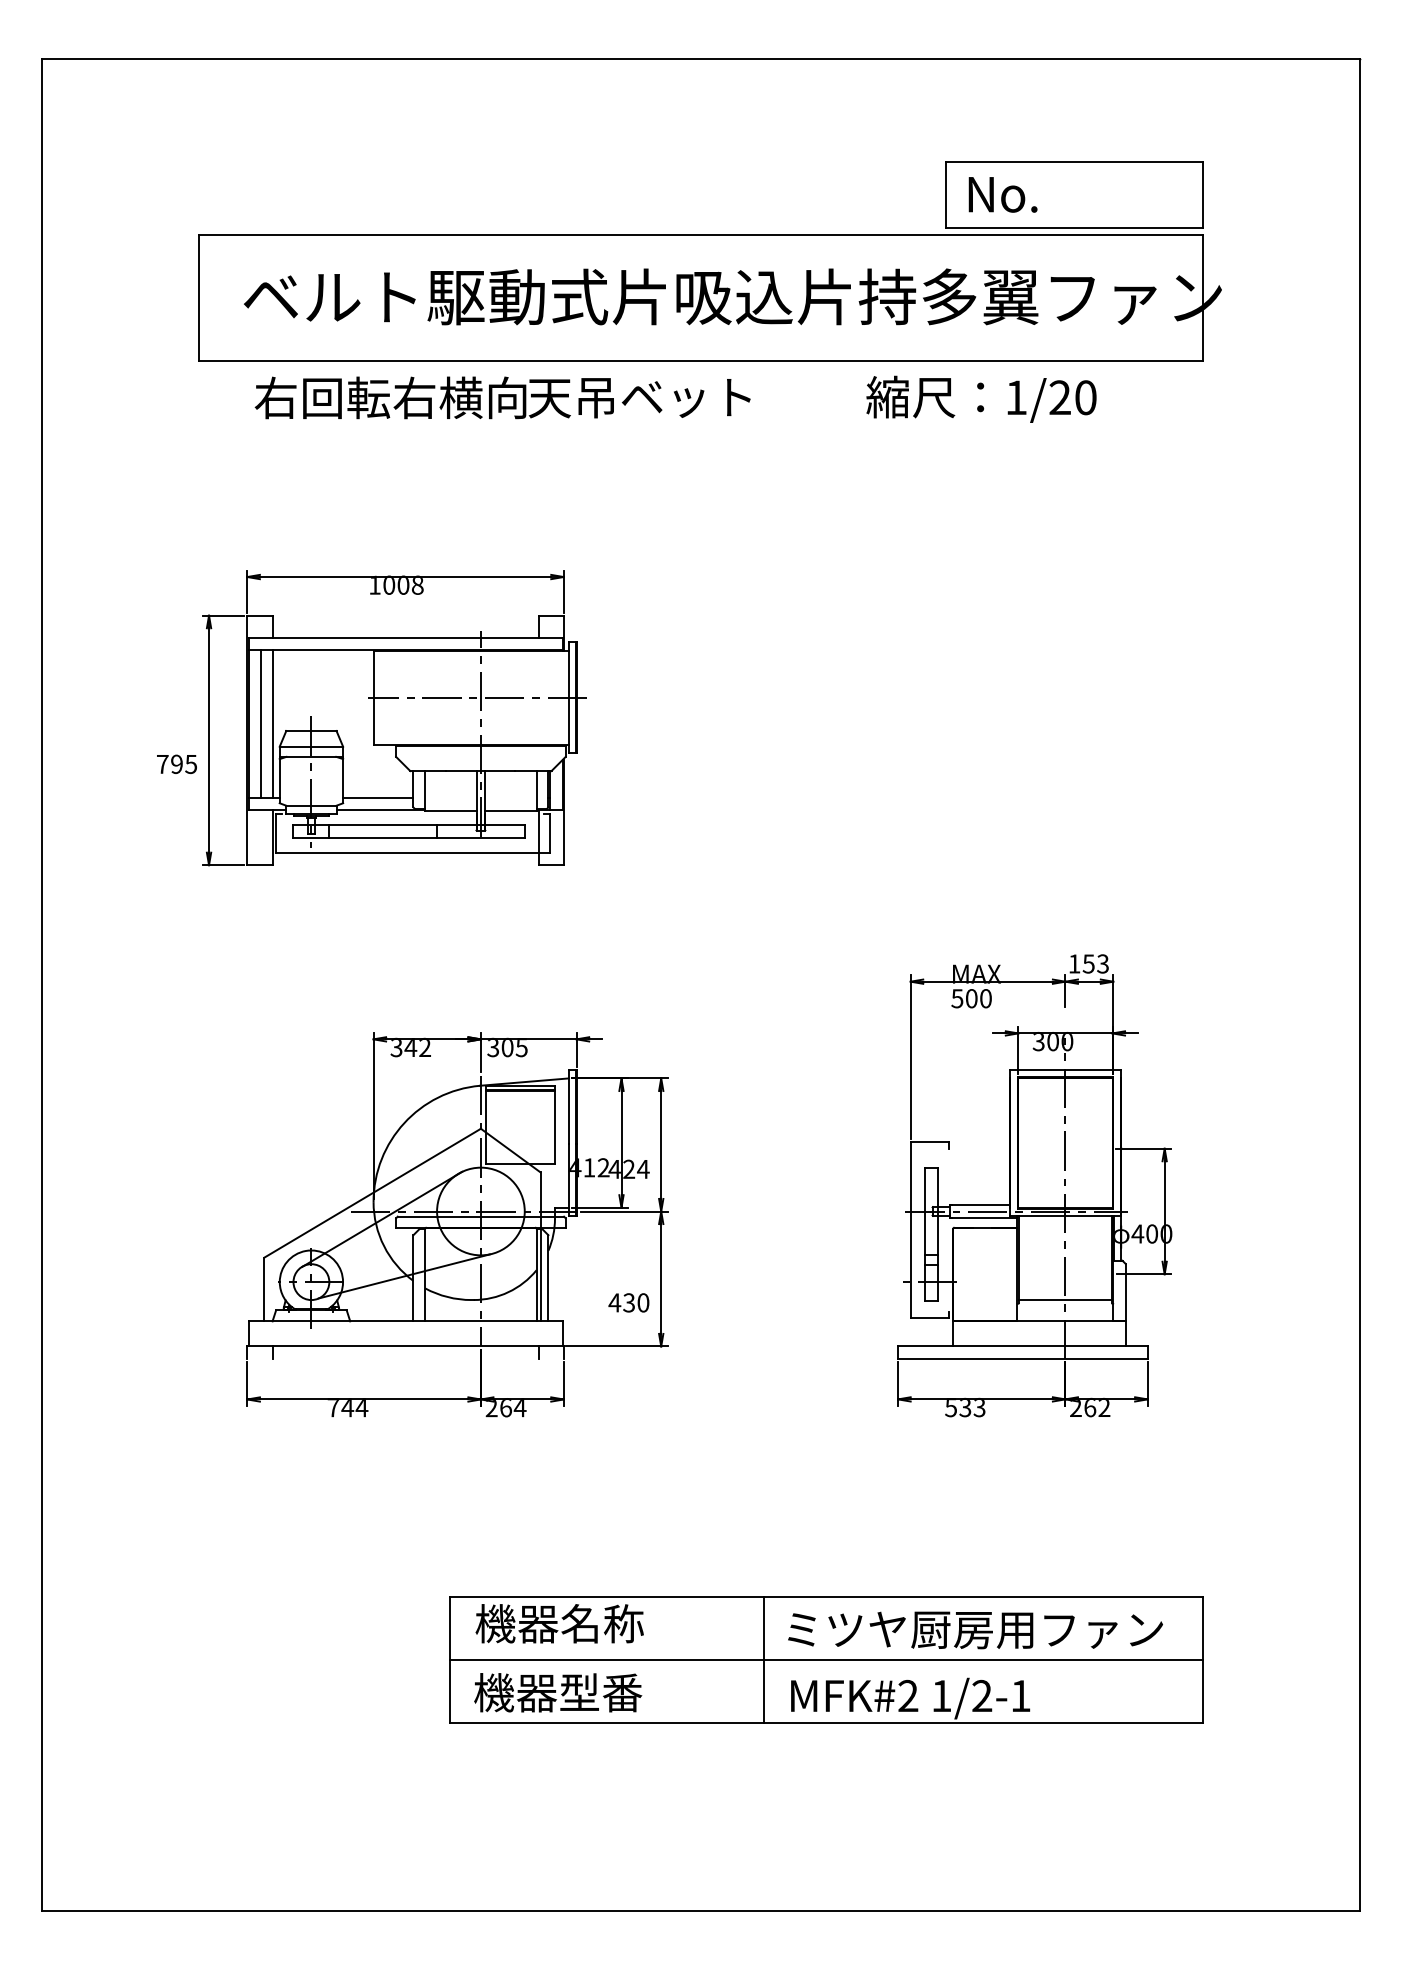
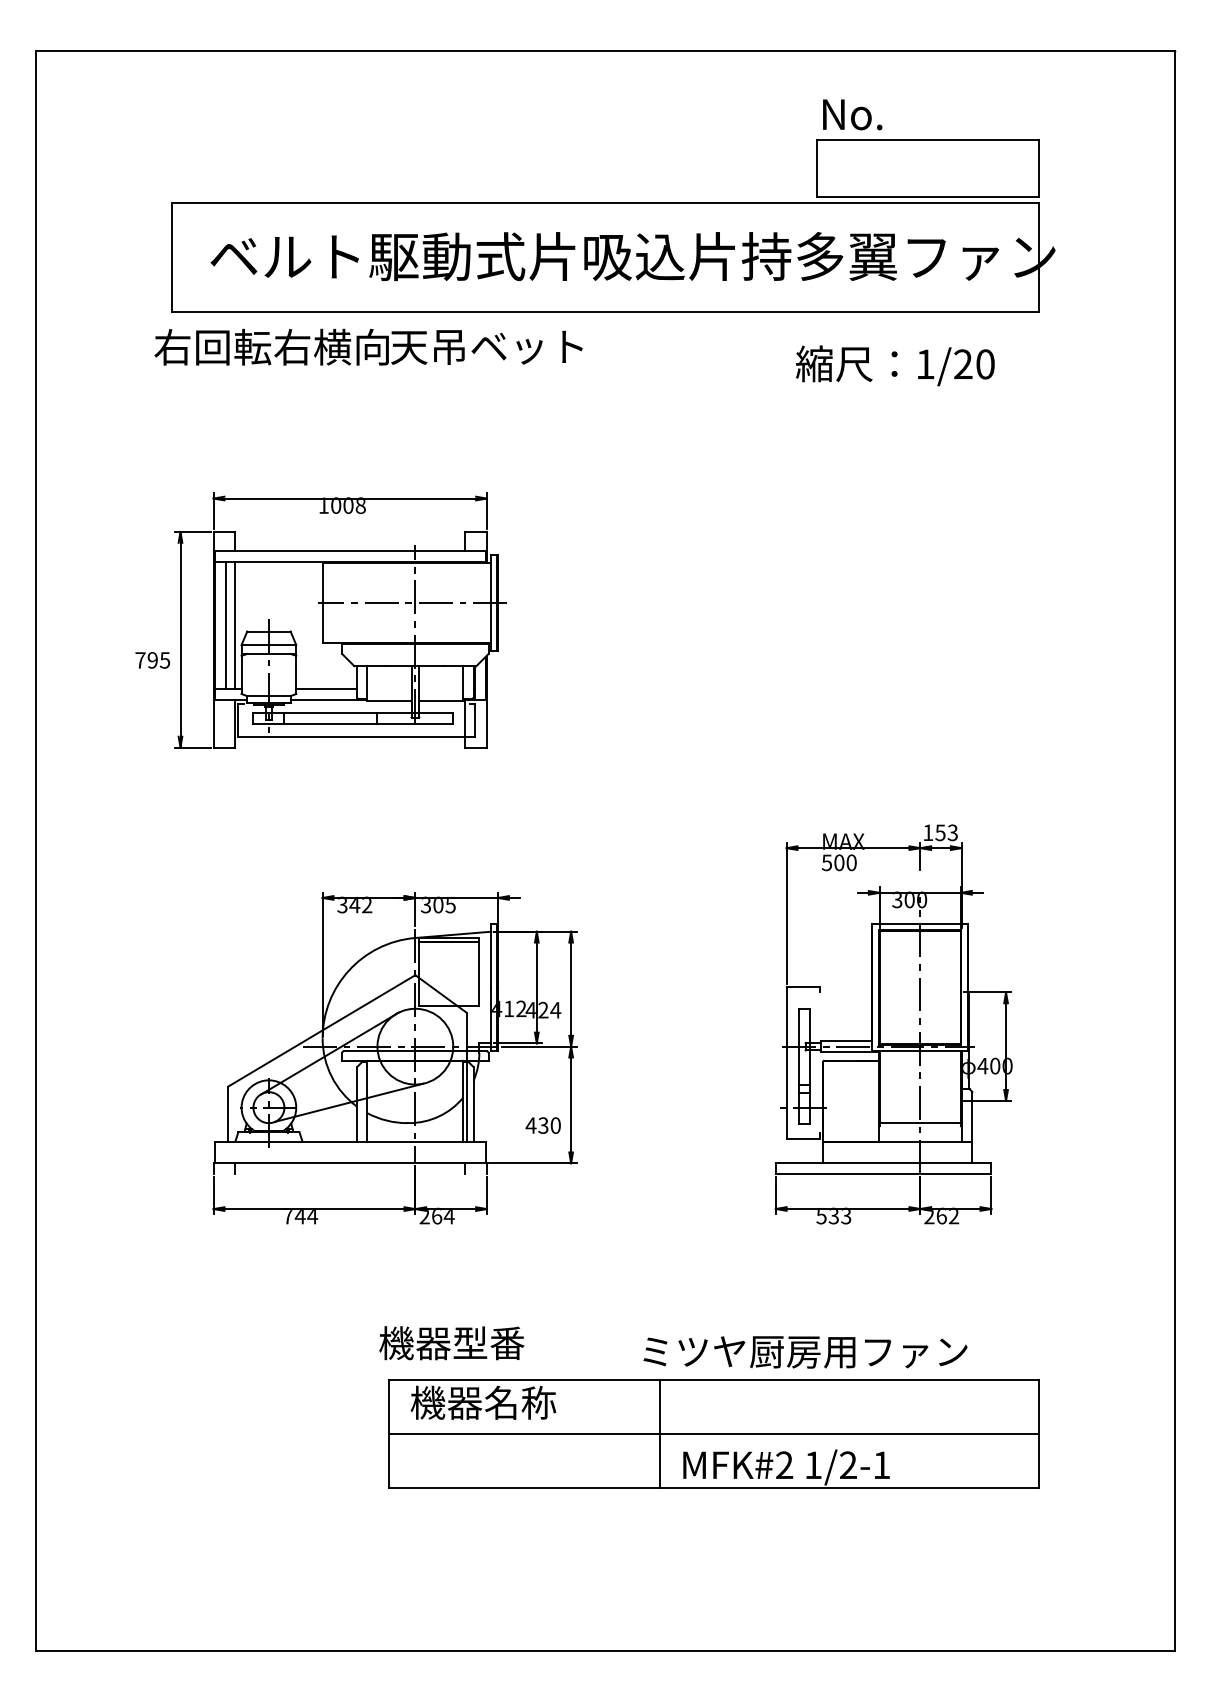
text: (1002, 194) -> (852, 114), moved
text: (502, 397) -> (368, 346), moved
text: (981, 398) -> (895, 365), moved
text: (975, 1630) -> (805, 1352), moved
text: (558, 1692) -> (452, 1342), moved

